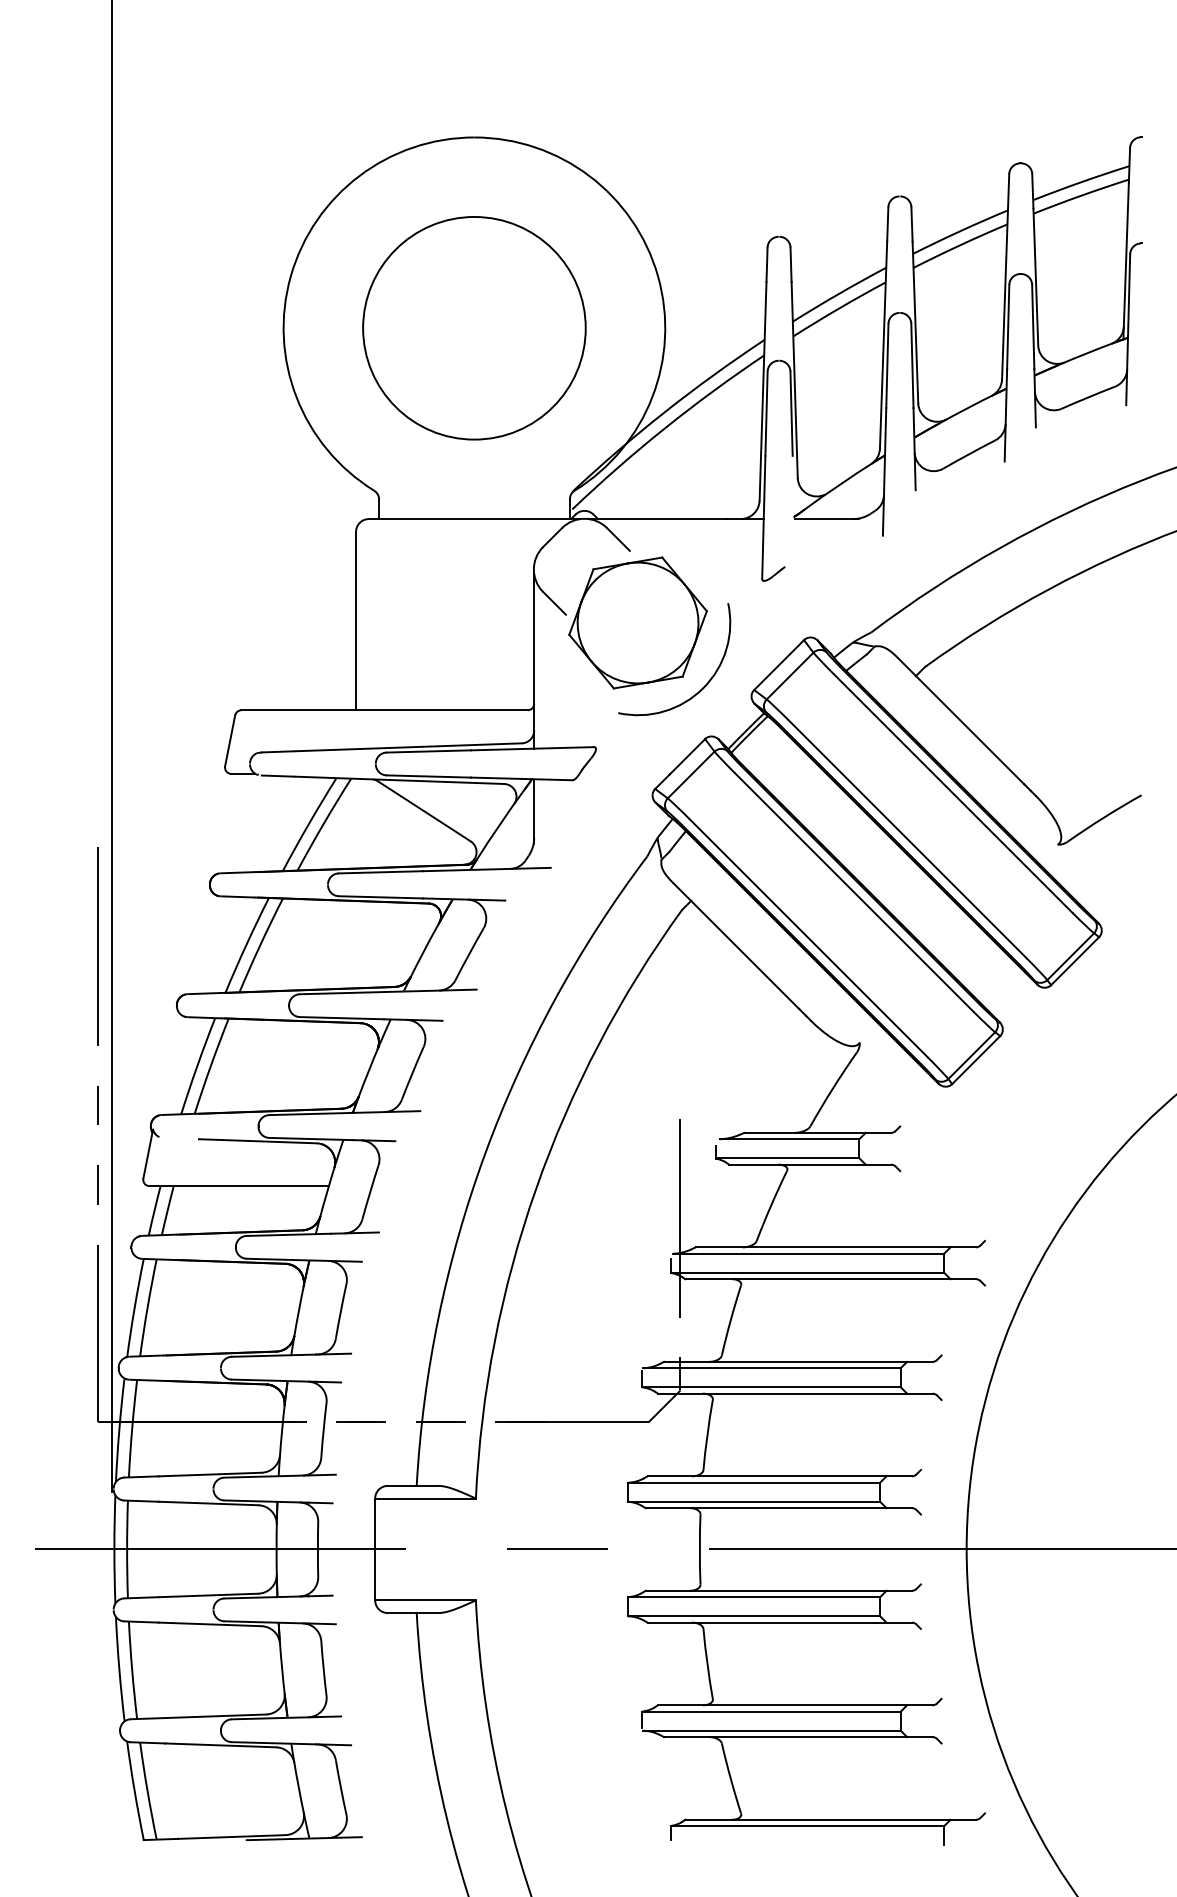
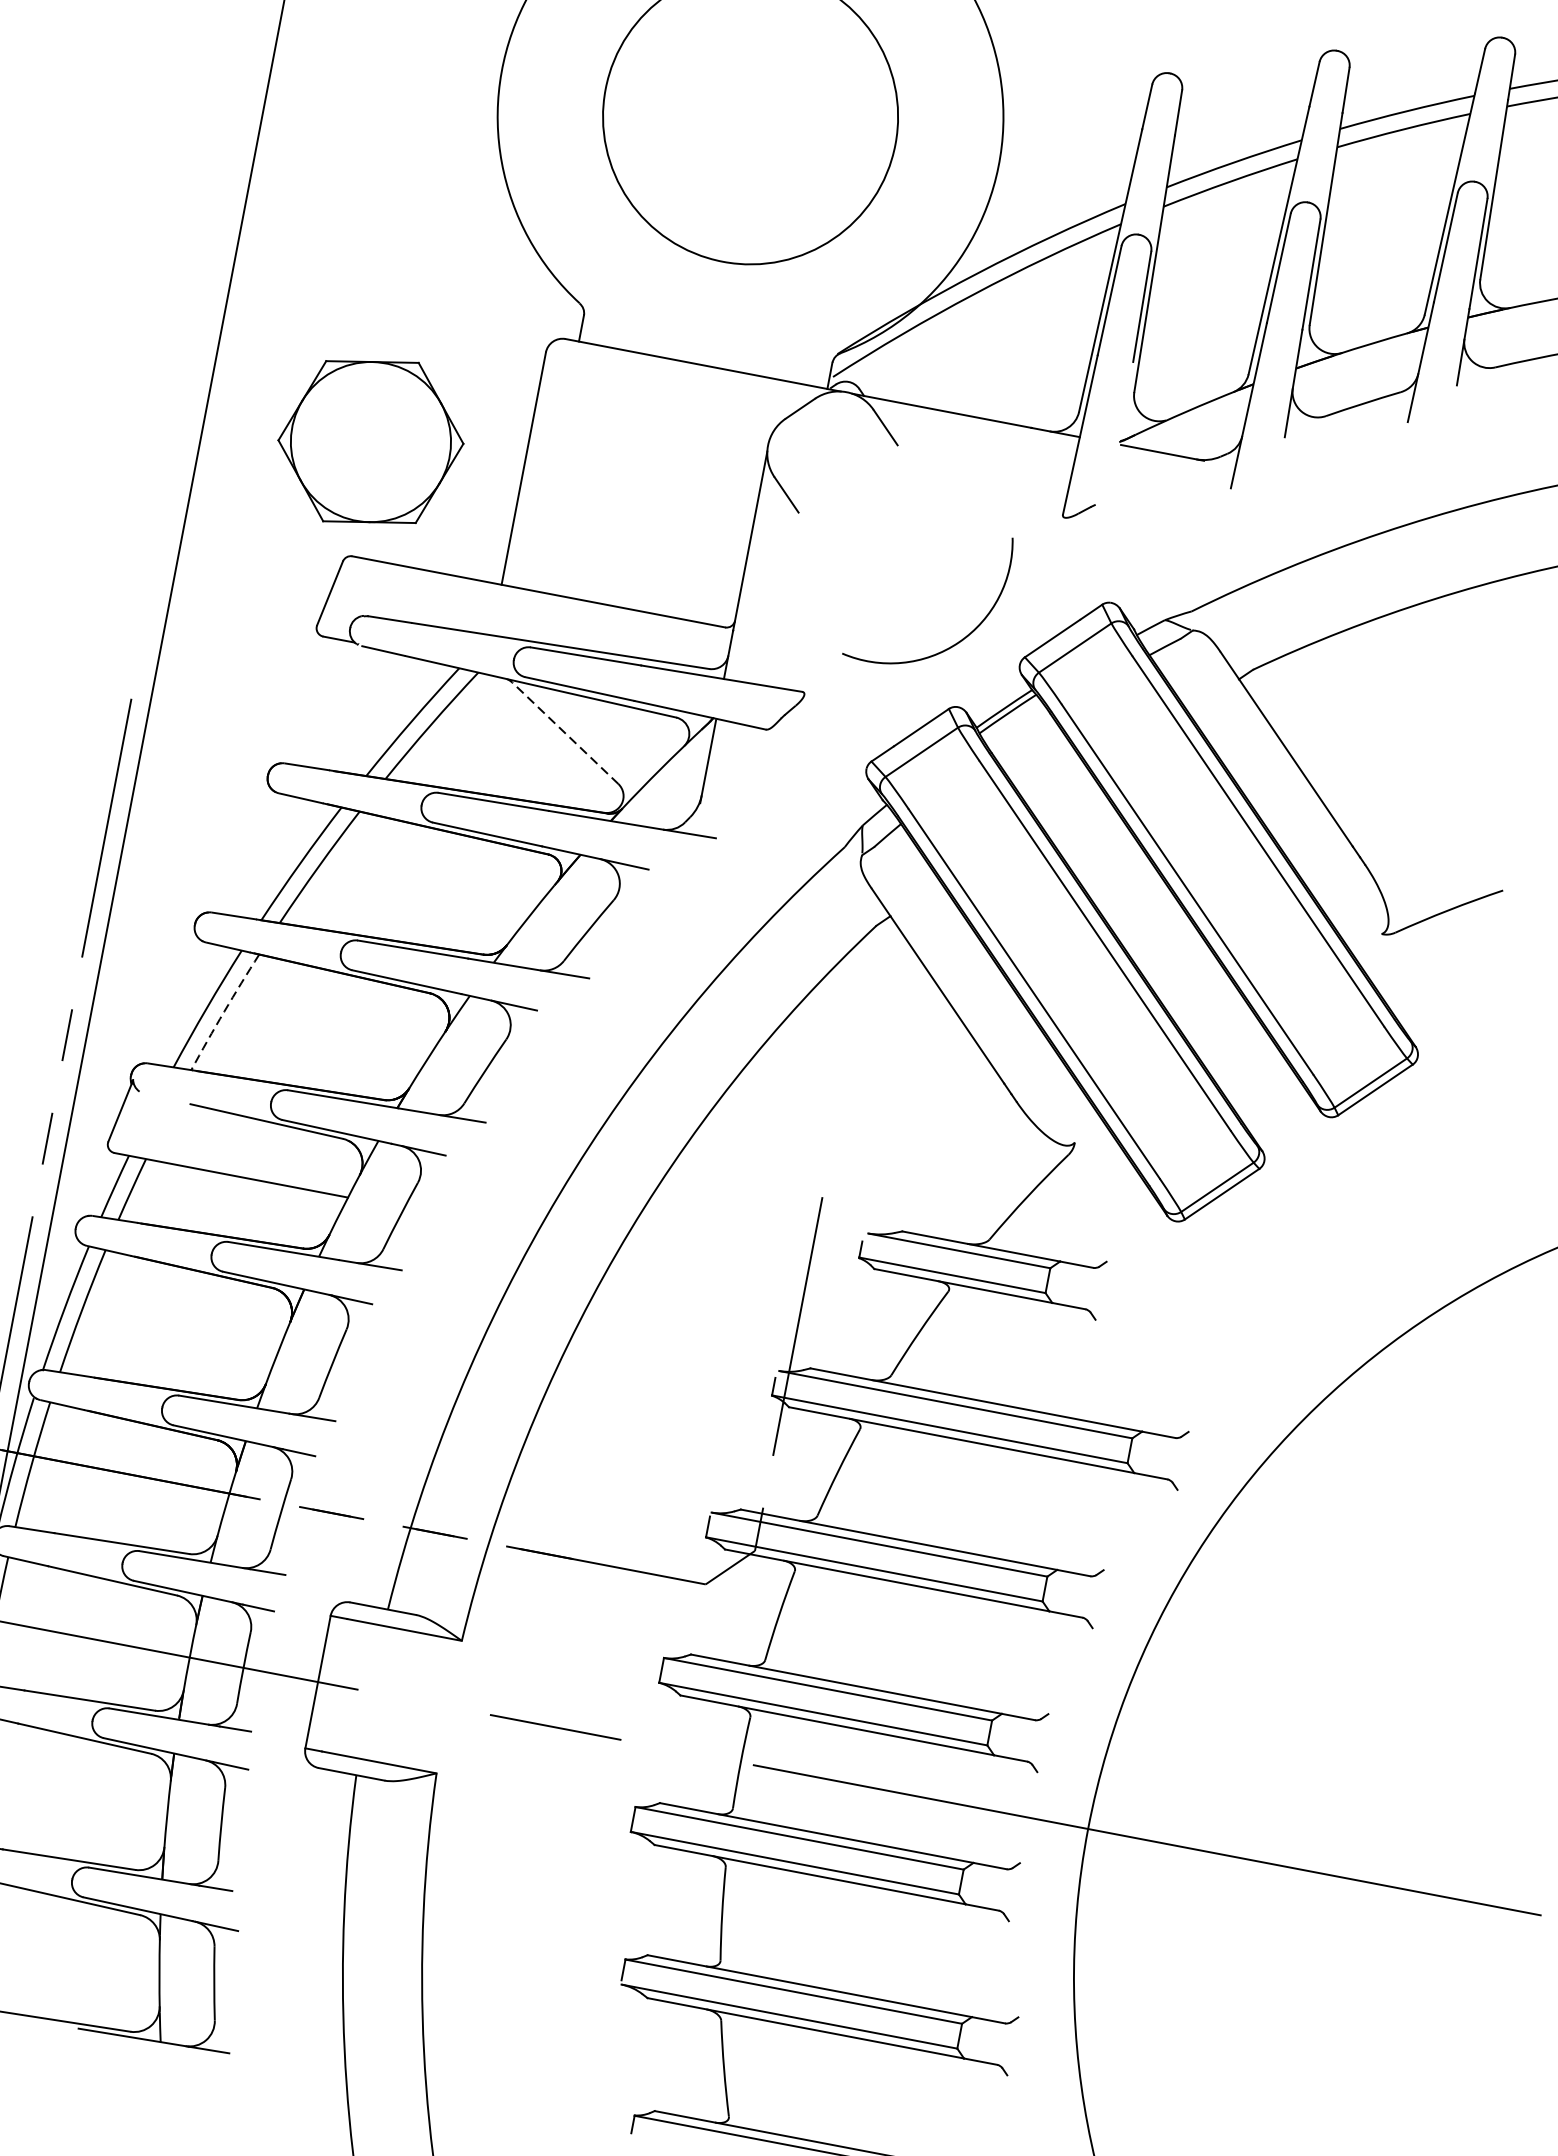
part: (637, 622) -> (370, 441), moved
line: (423, 811) -> (564, 733), solid -> dashed
arc: (210, 1065) -> (223, 1011), solid -> dashed

